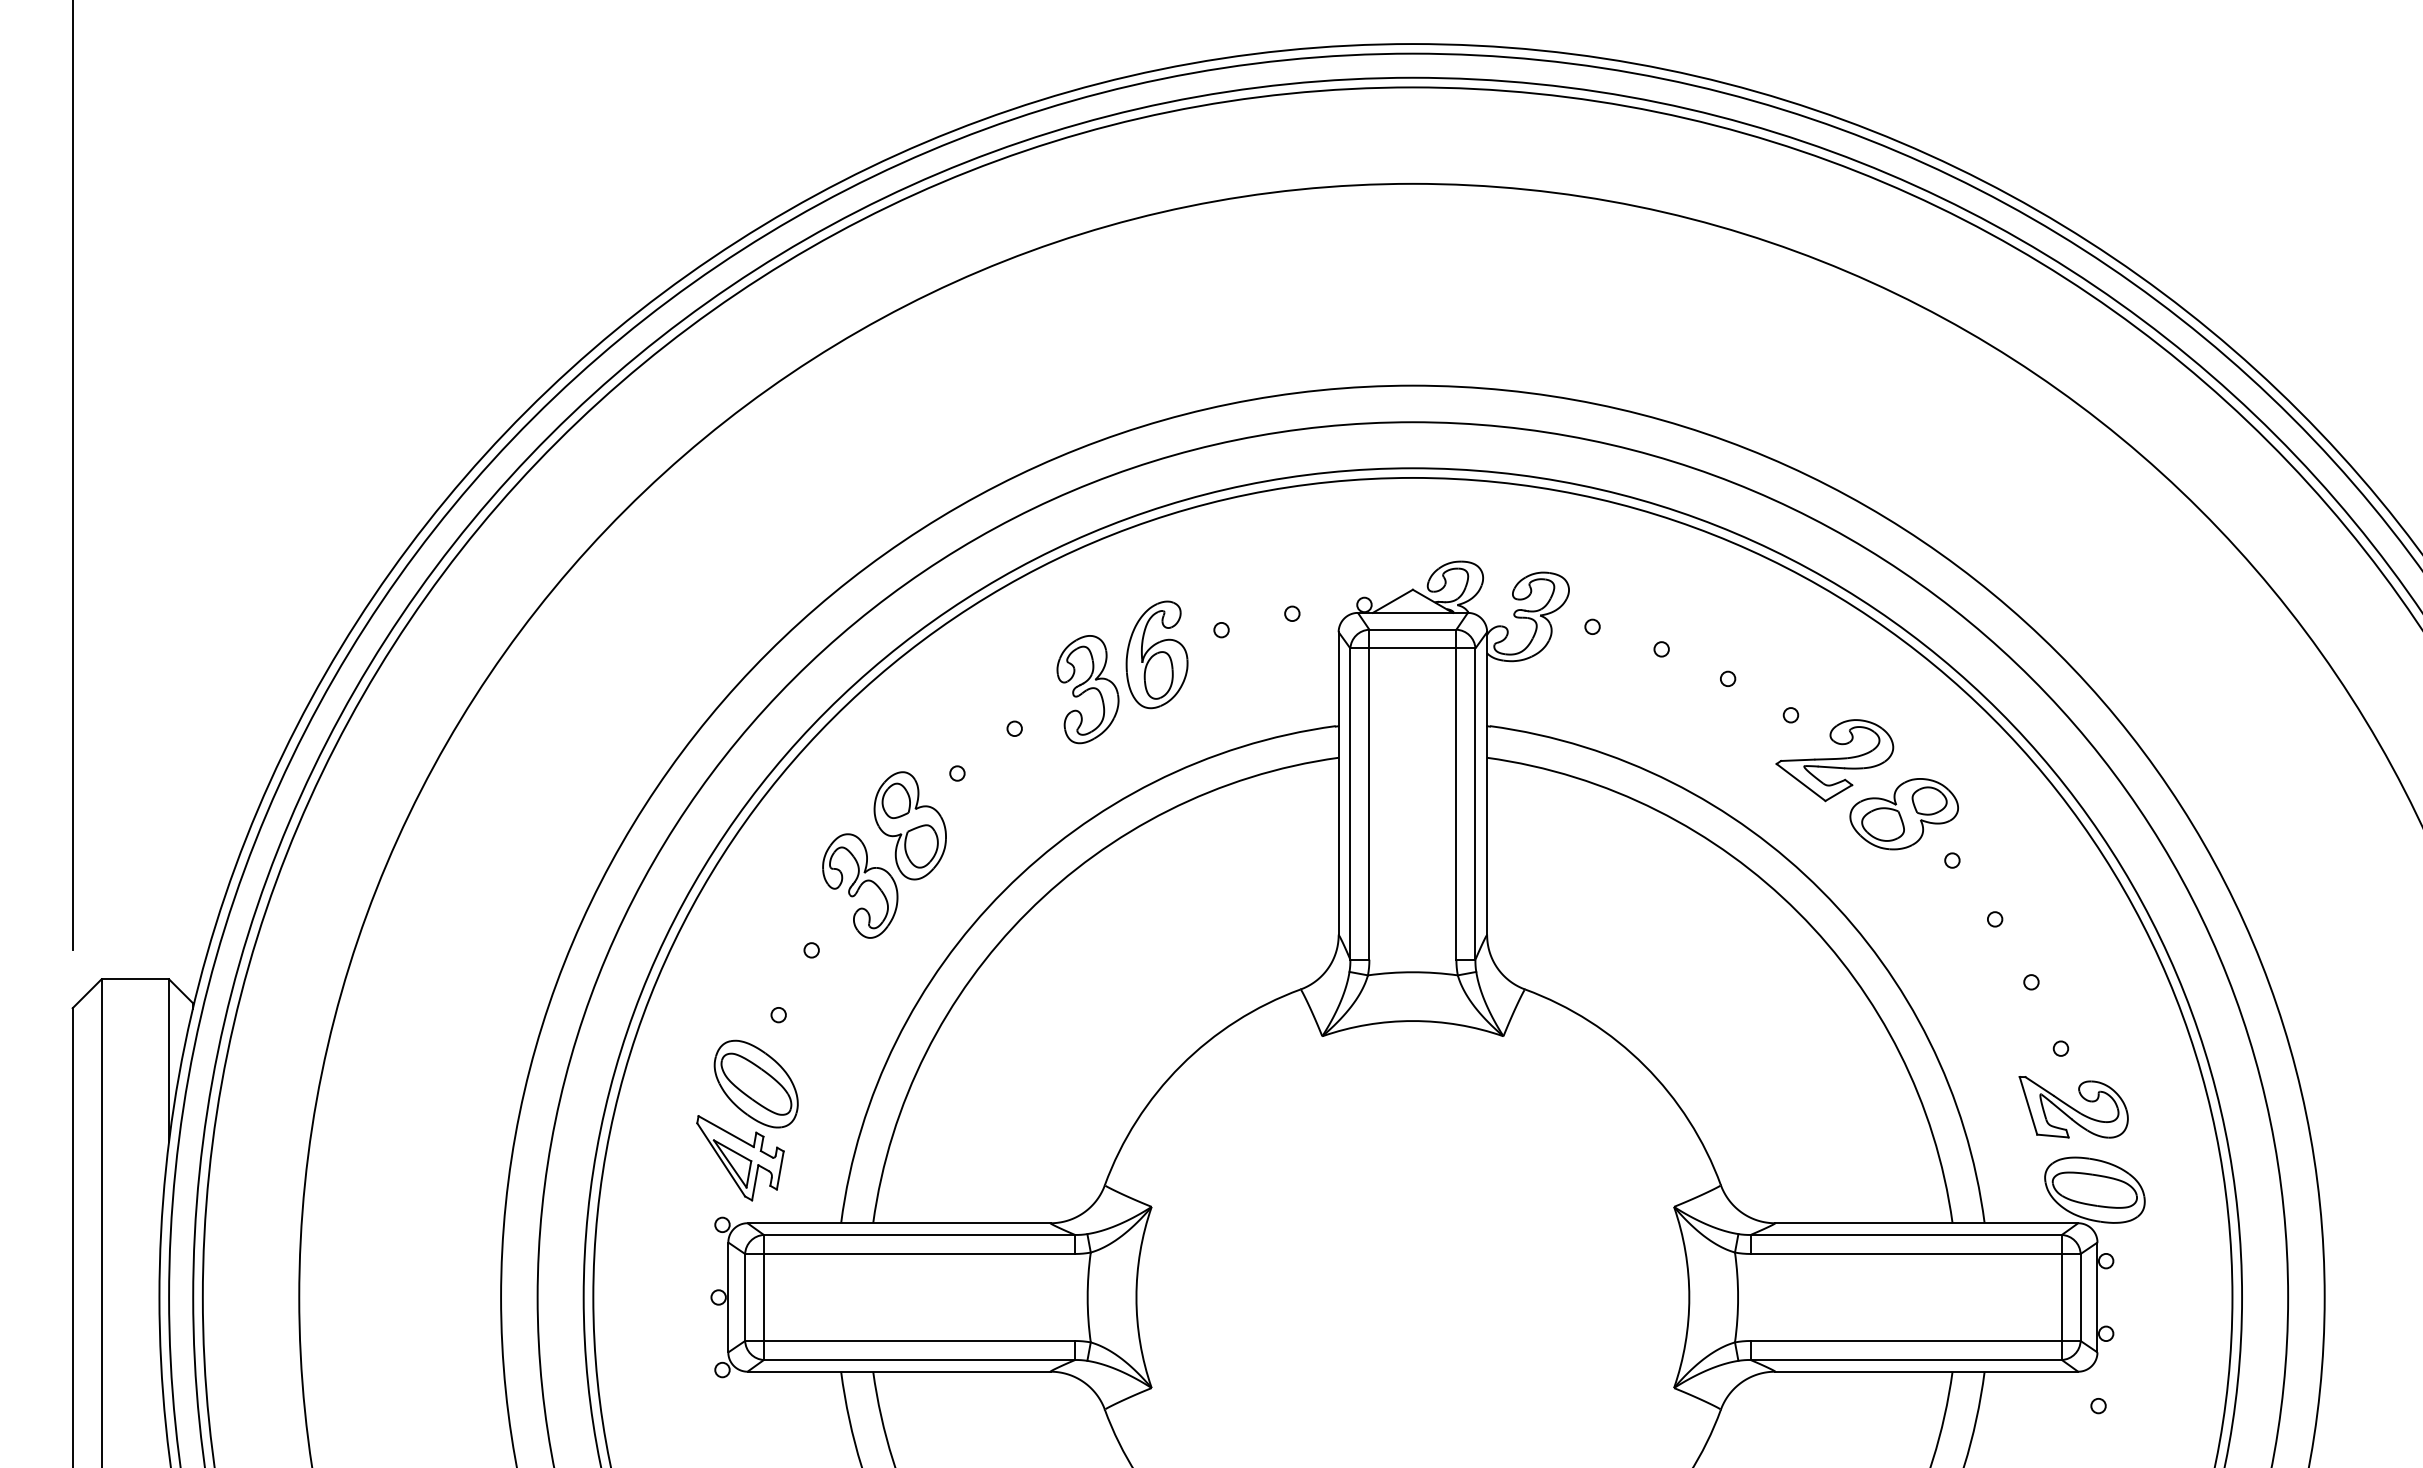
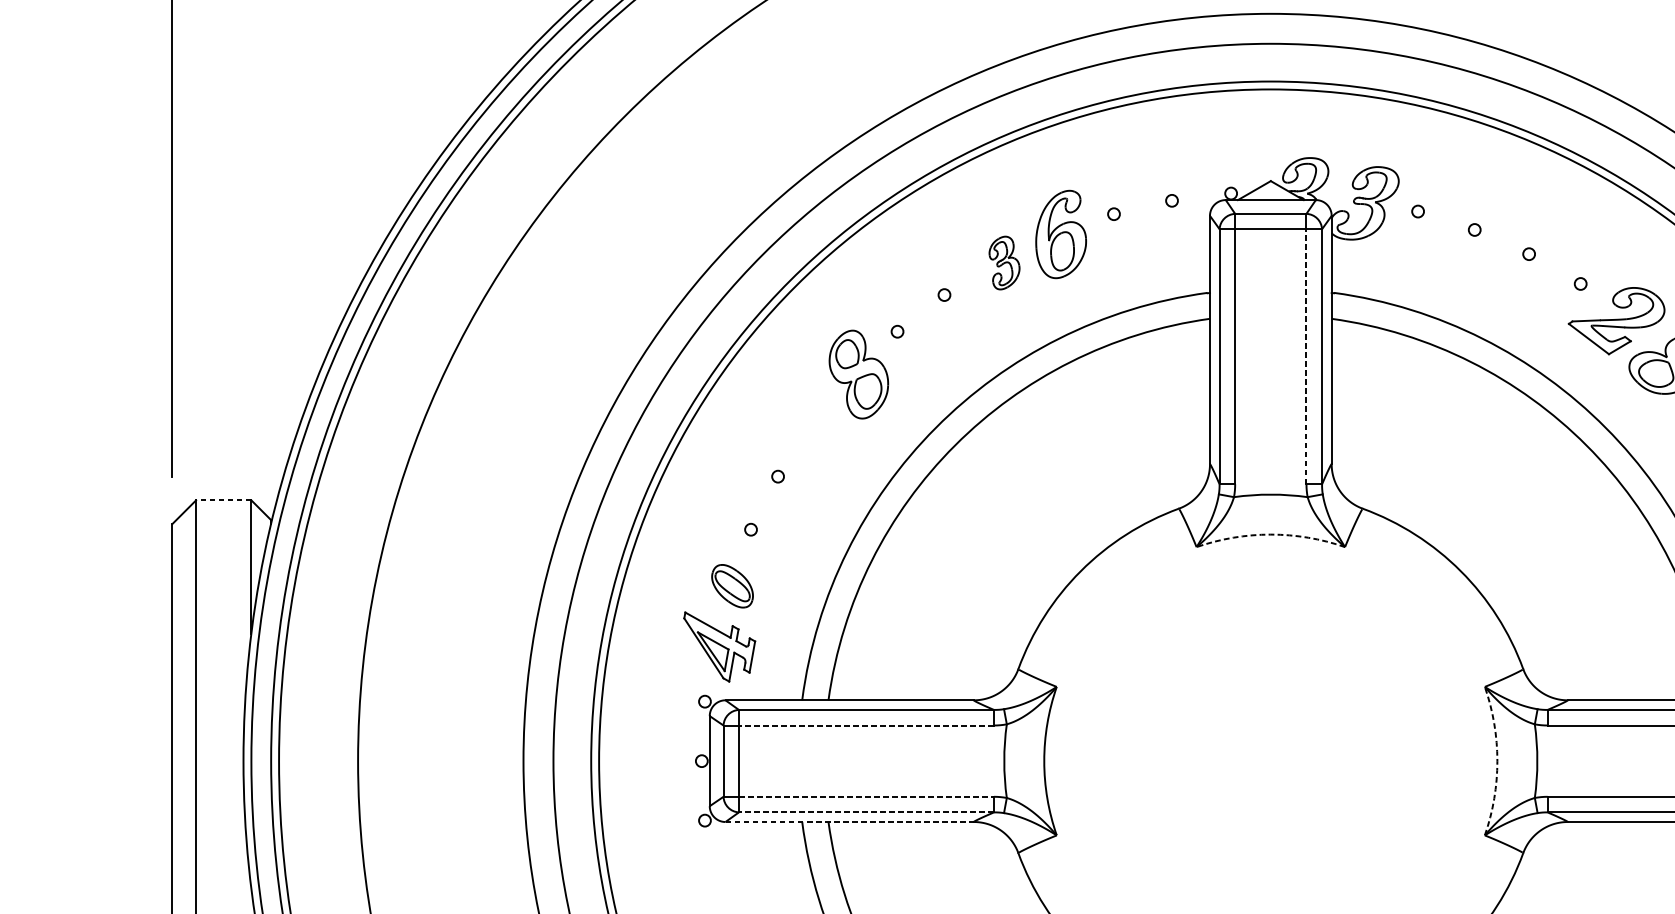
part: (1087, 689) -> (1004, 262), size x0.6
line: (1456, 804) -> (1306, 357), solid -> dashed
part: (860, 885) -> (818, 423), removed
line: (135, 979) -> (223, 500), solid -> dashed
arc: (1412, 1021) -> (1270, 534), solid -> dashed
part: (755, 1083) -> (732, 585), size x0.6
line: (919, 1253) -> (866, 725), solid -> dashed
arc: (1689, 1297) -> (1497, 761), solid -> dashed
line: (919, 1340) -> (866, 796), solid -> dashed
line: (919, 1360) -> (866, 812), solid -> dashed
line: (899, 1371) -> (850, 821), solid -> dashed

